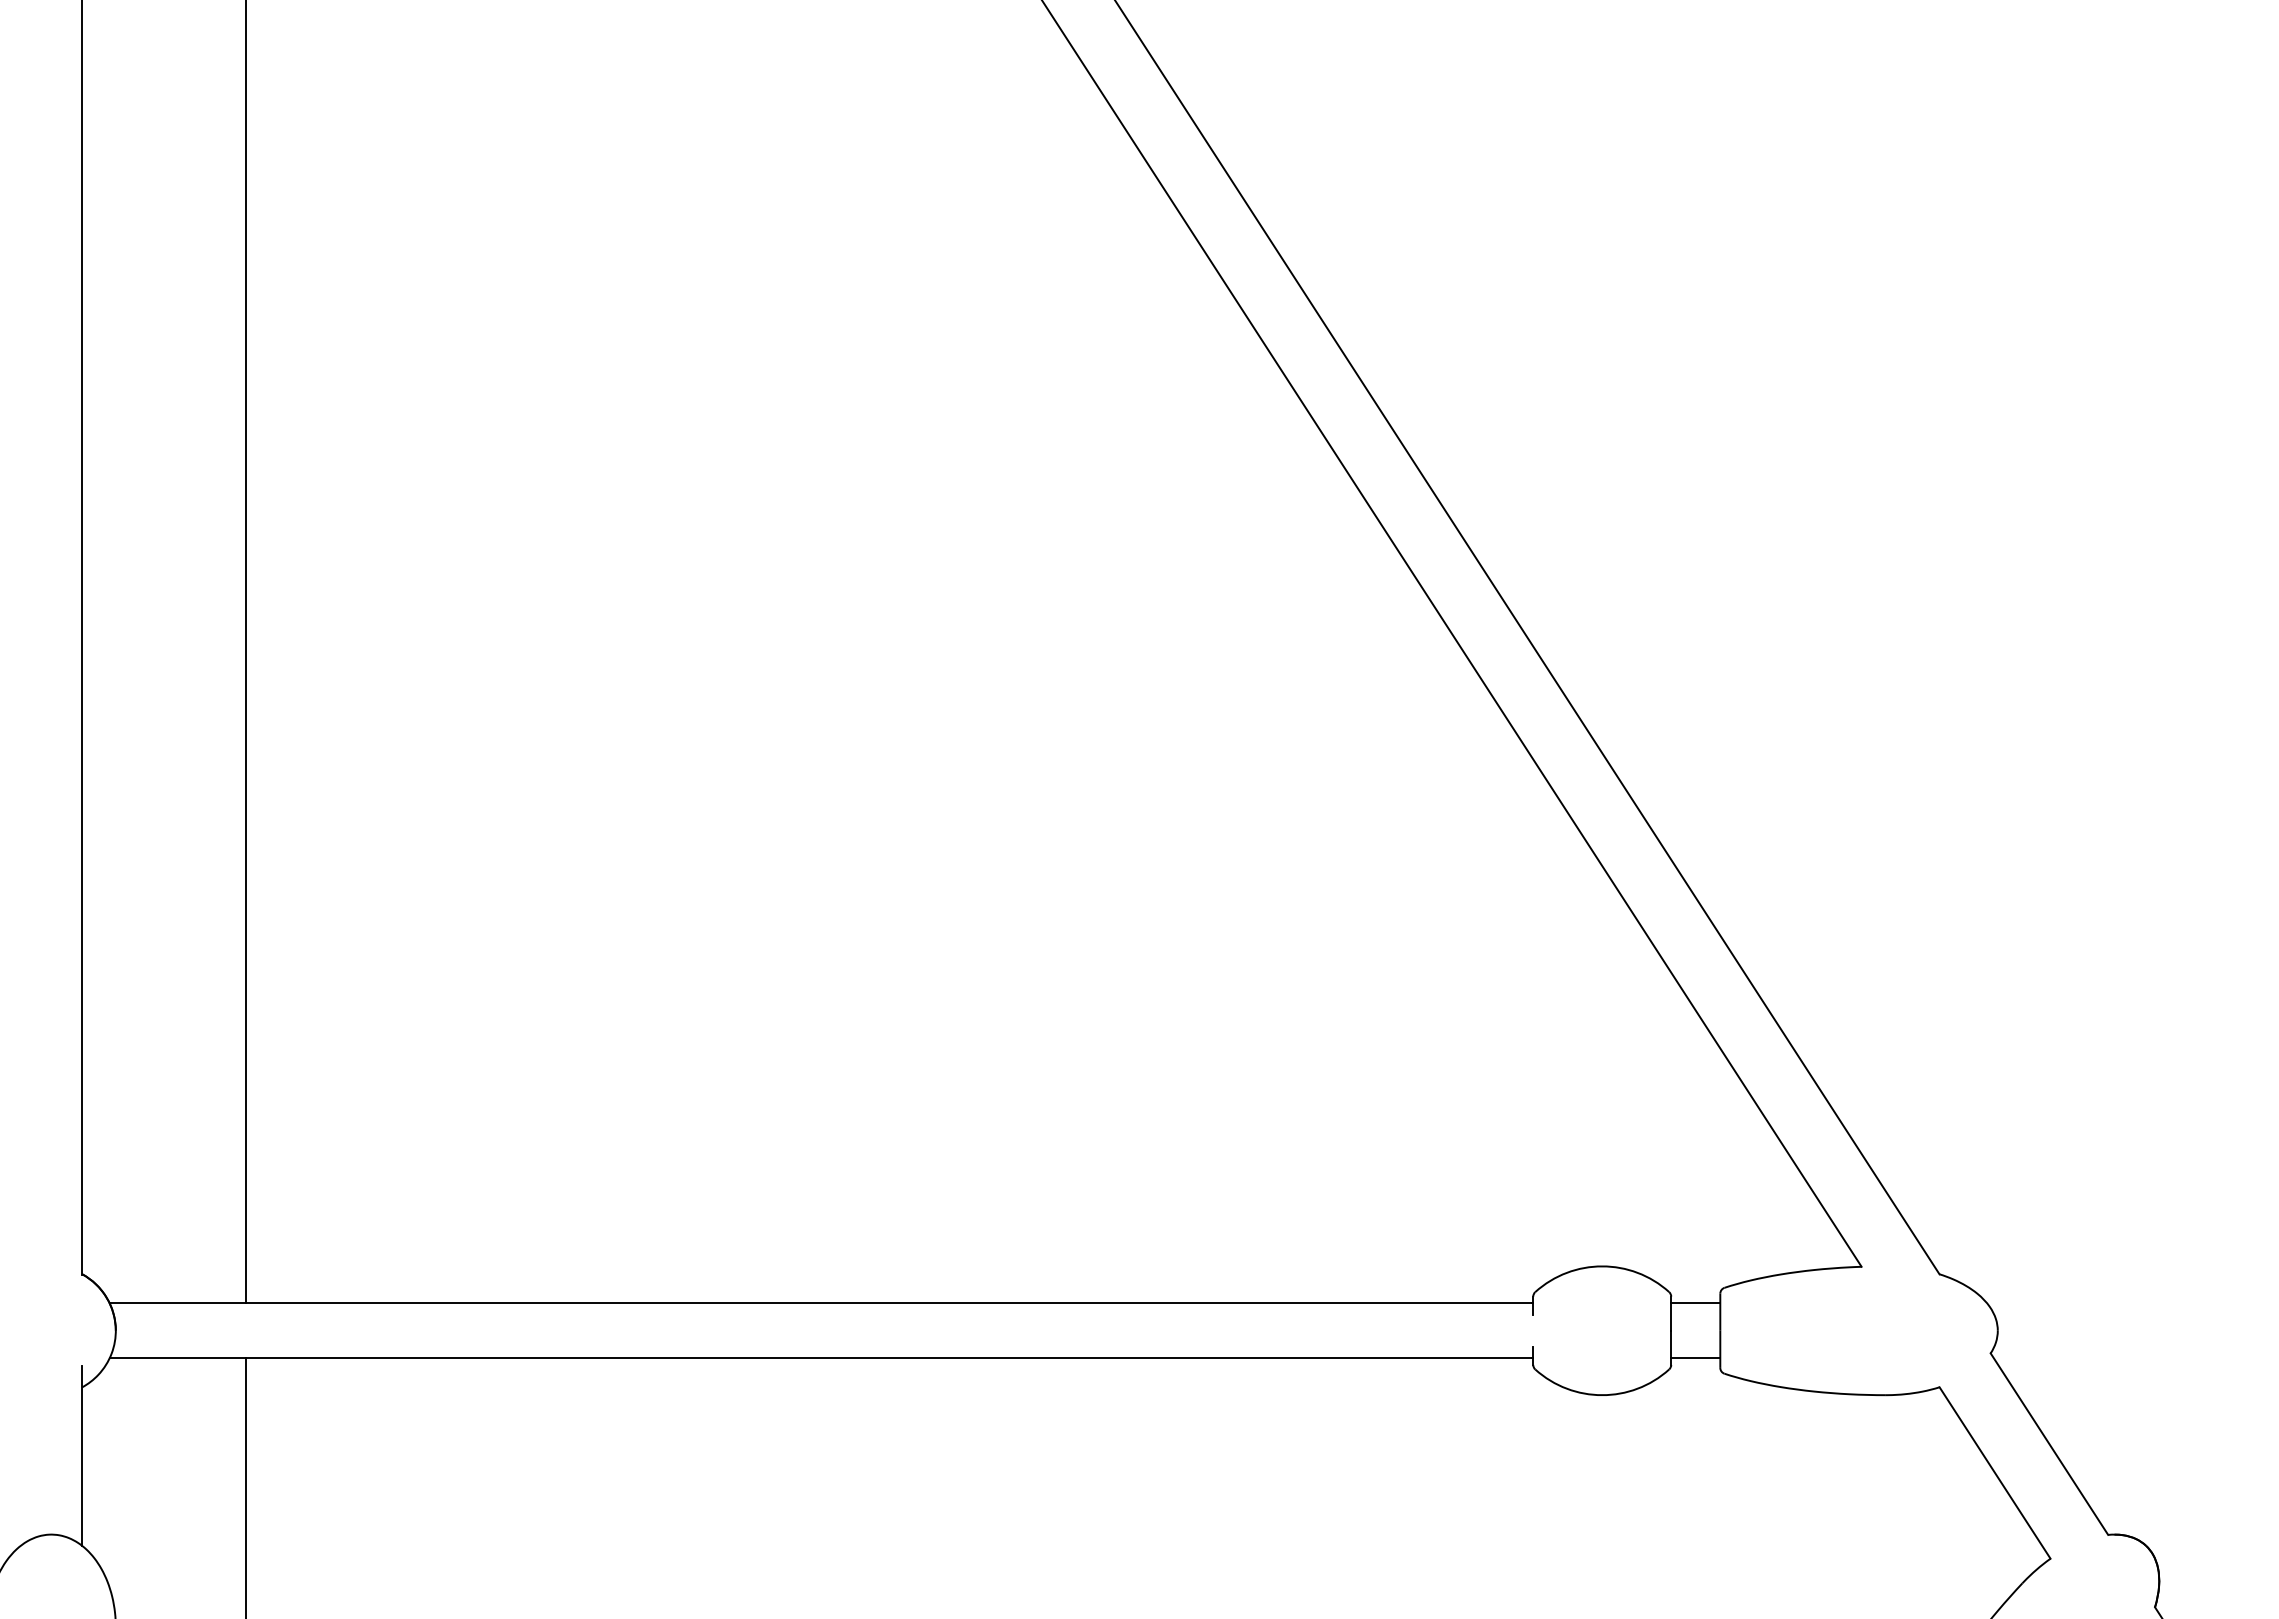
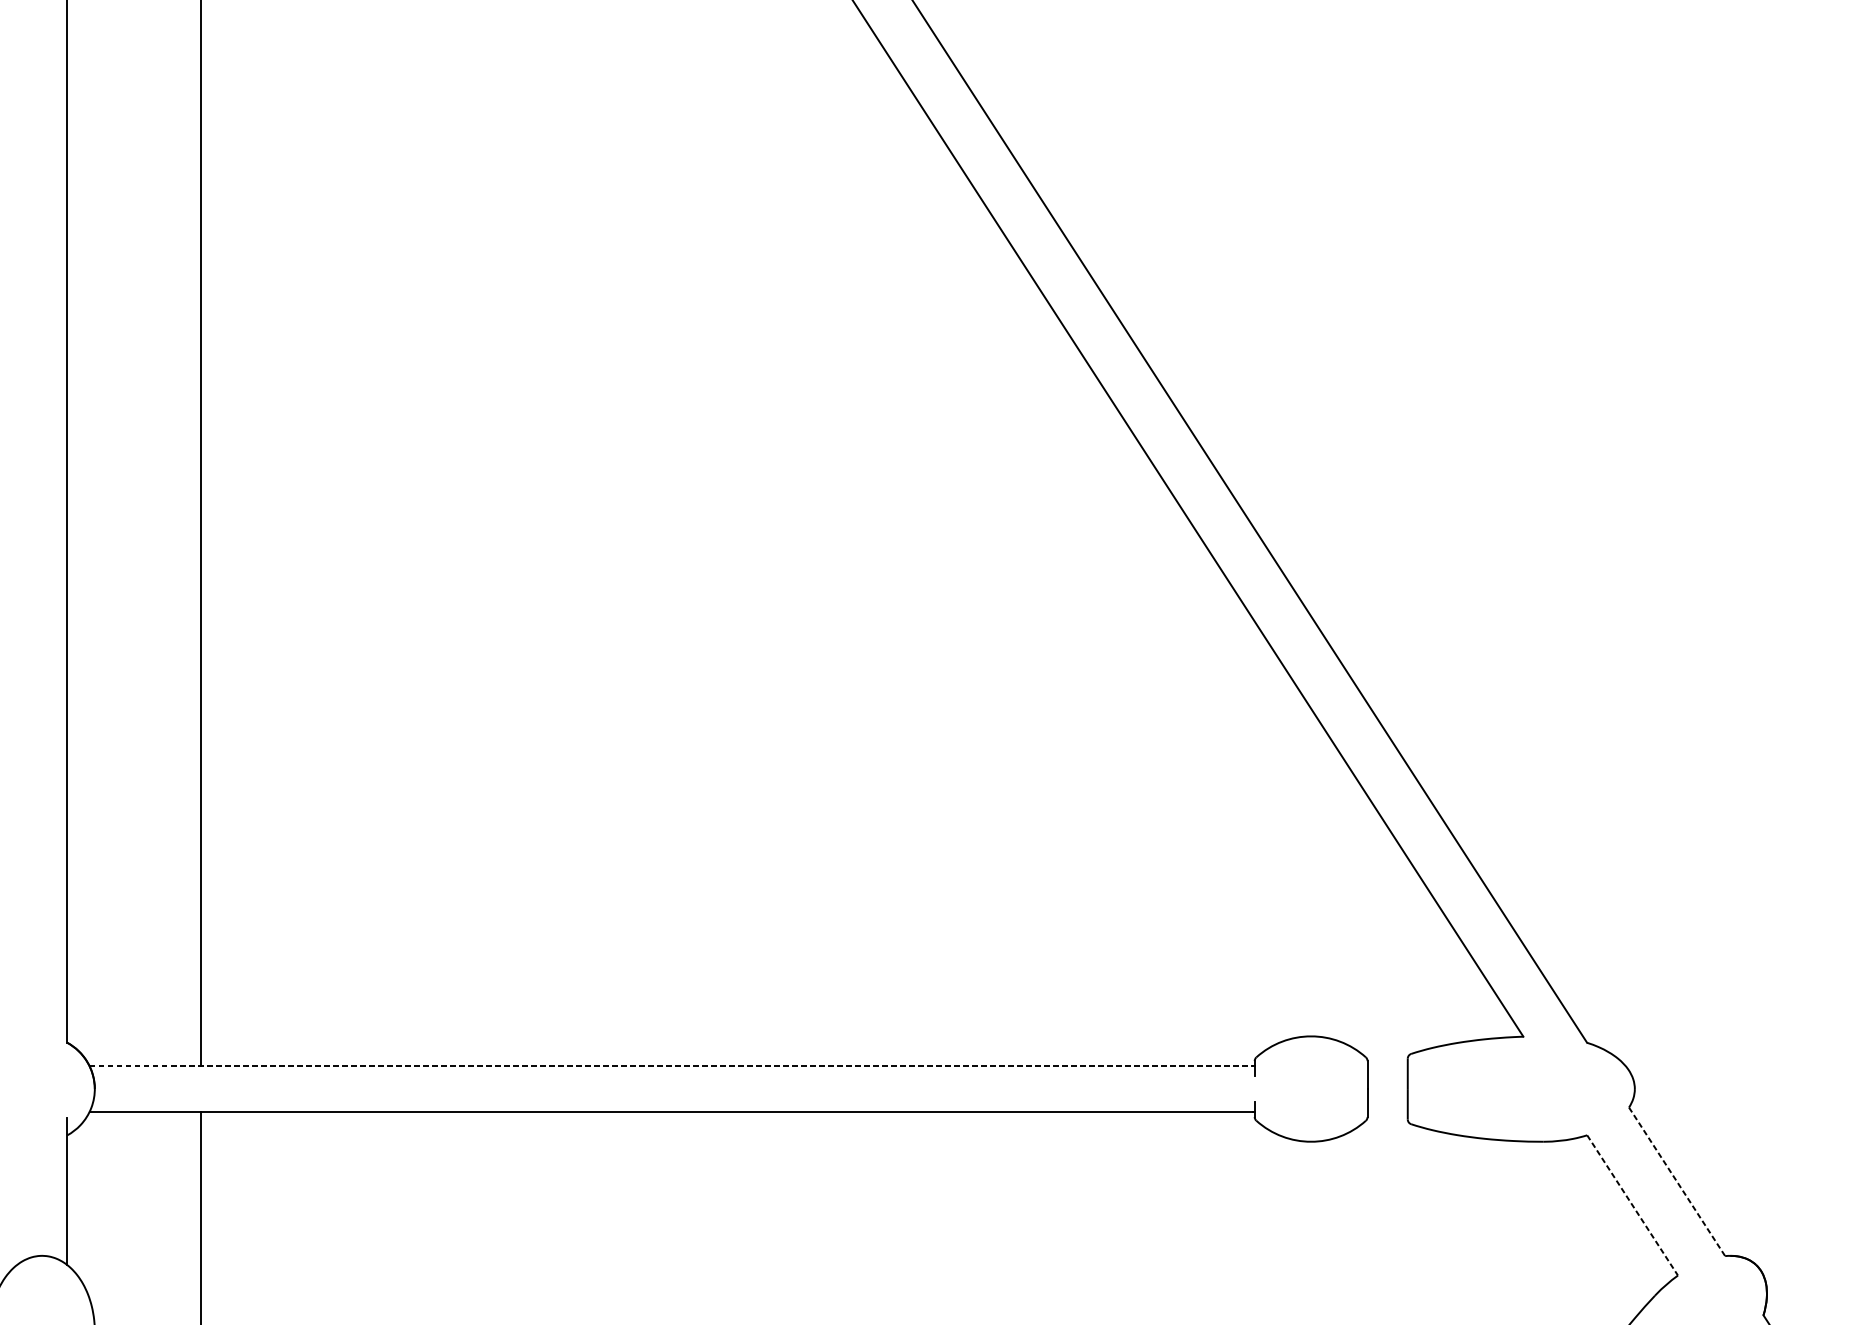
line: (821, 1303) -> (672, 1066), solid -> dashed
line: (1695, 1303) -> (1387, 1066), removed
line: (1695, 1358) -> (1387, 1111), removed
line: (2049, 1444) -> (1677, 1182), solid -> dashed
line: (1995, 1473) -> (1632, 1205), solid -> dashed

